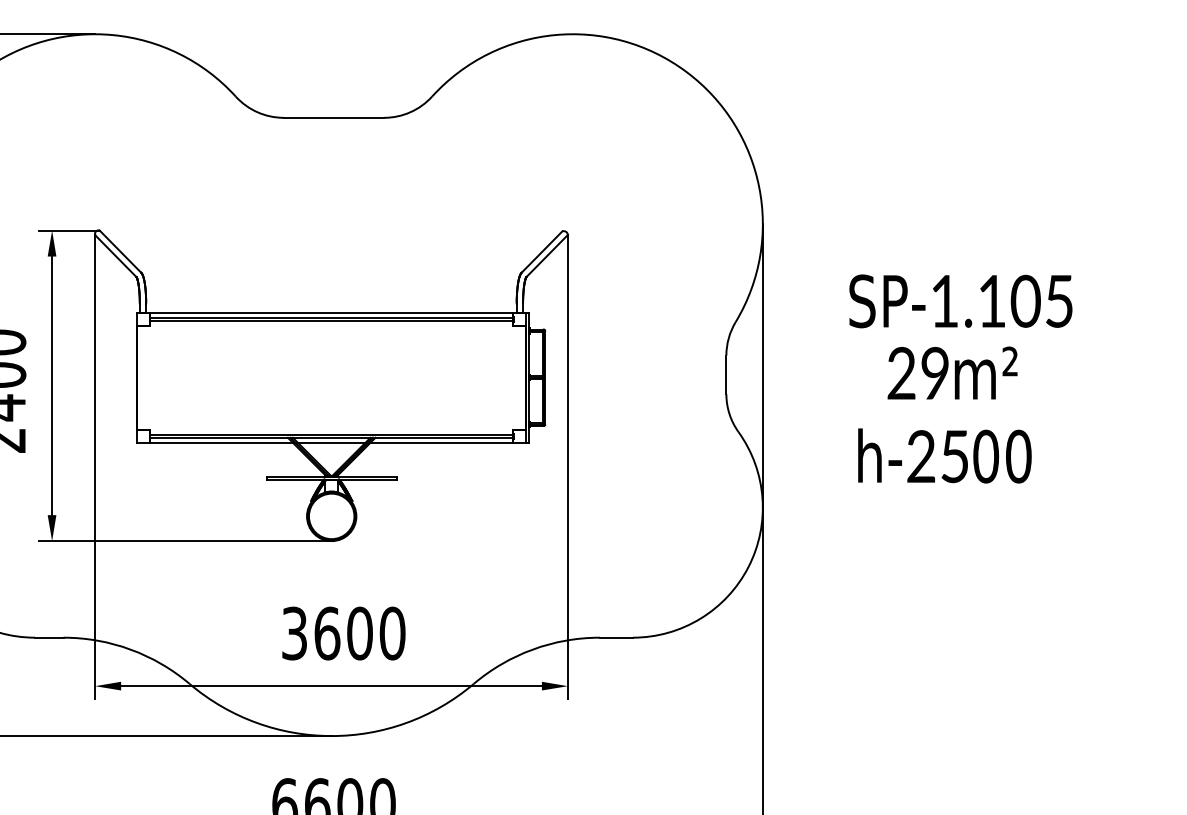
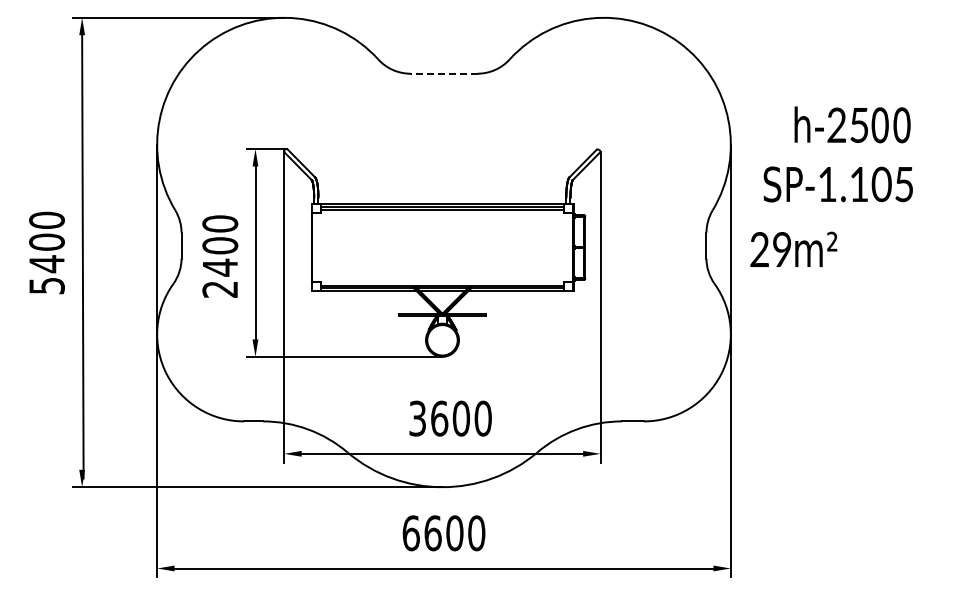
line: (334, 117) -> (444, 73), solid -> dashed
text: (959, 301) -> (837, 184), moved
text: (952, 371) -> (793, 248), moved
text: (944, 455) -> (852, 124), moved

